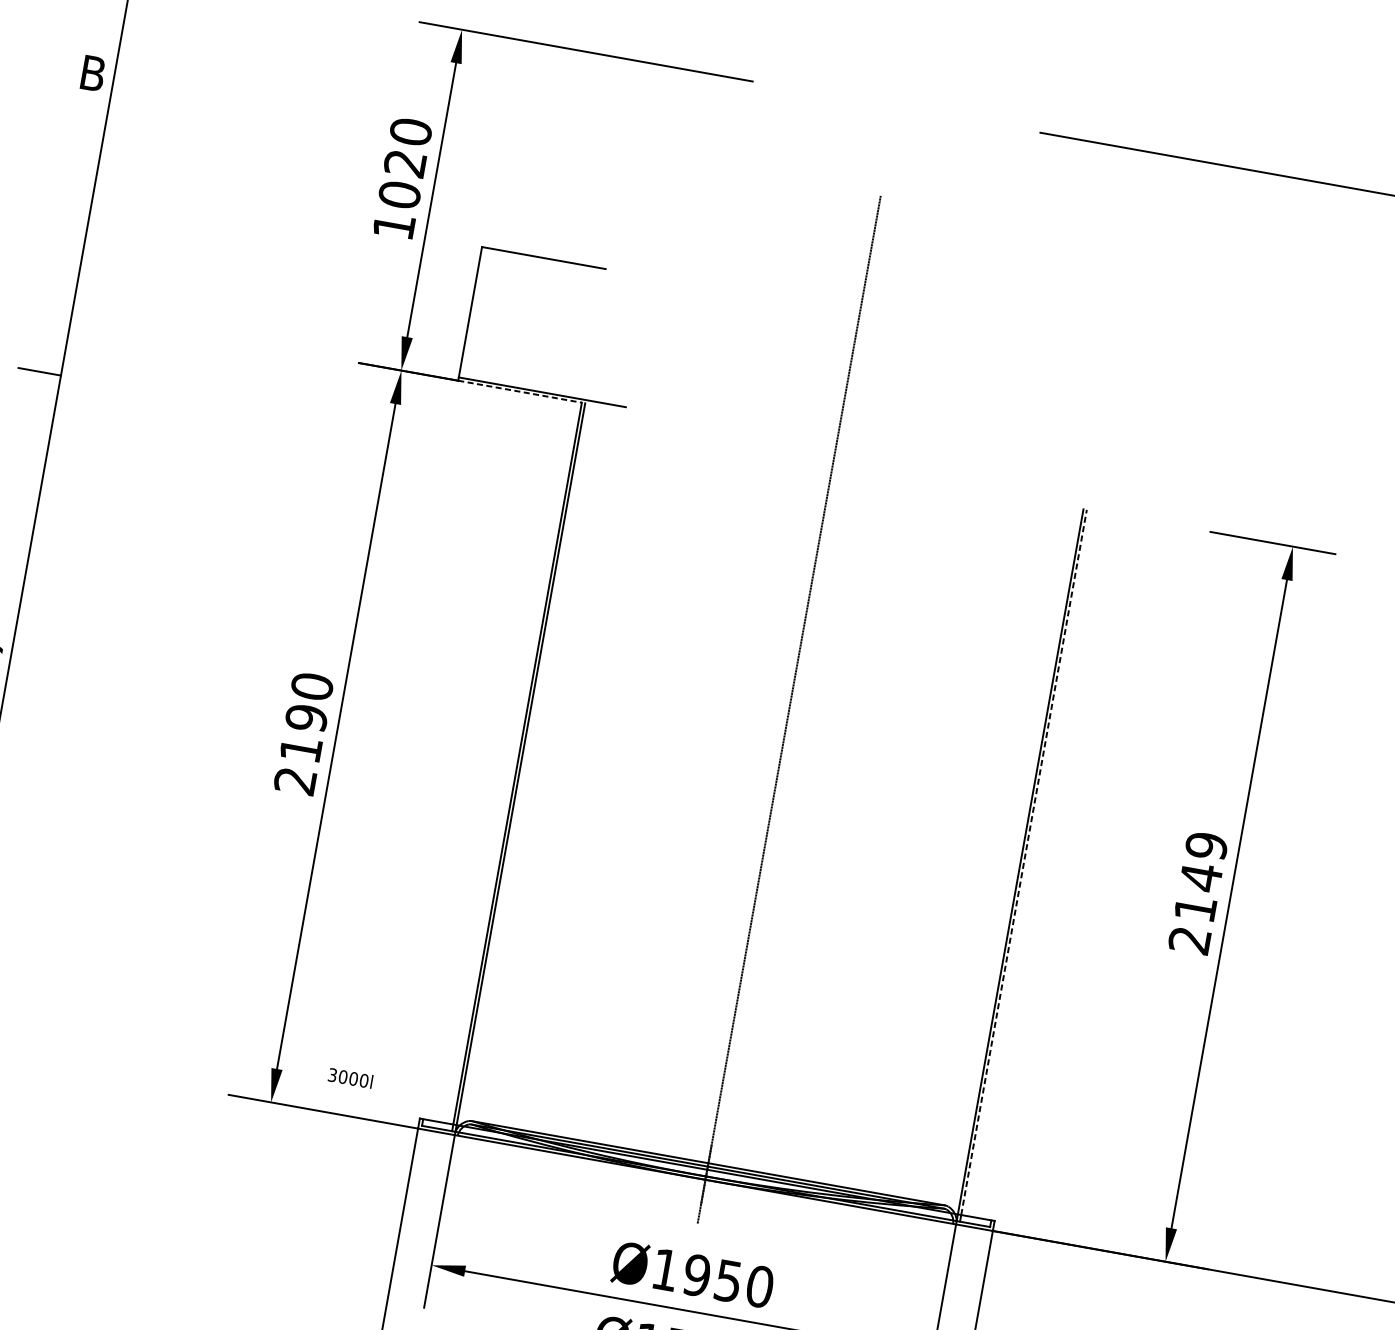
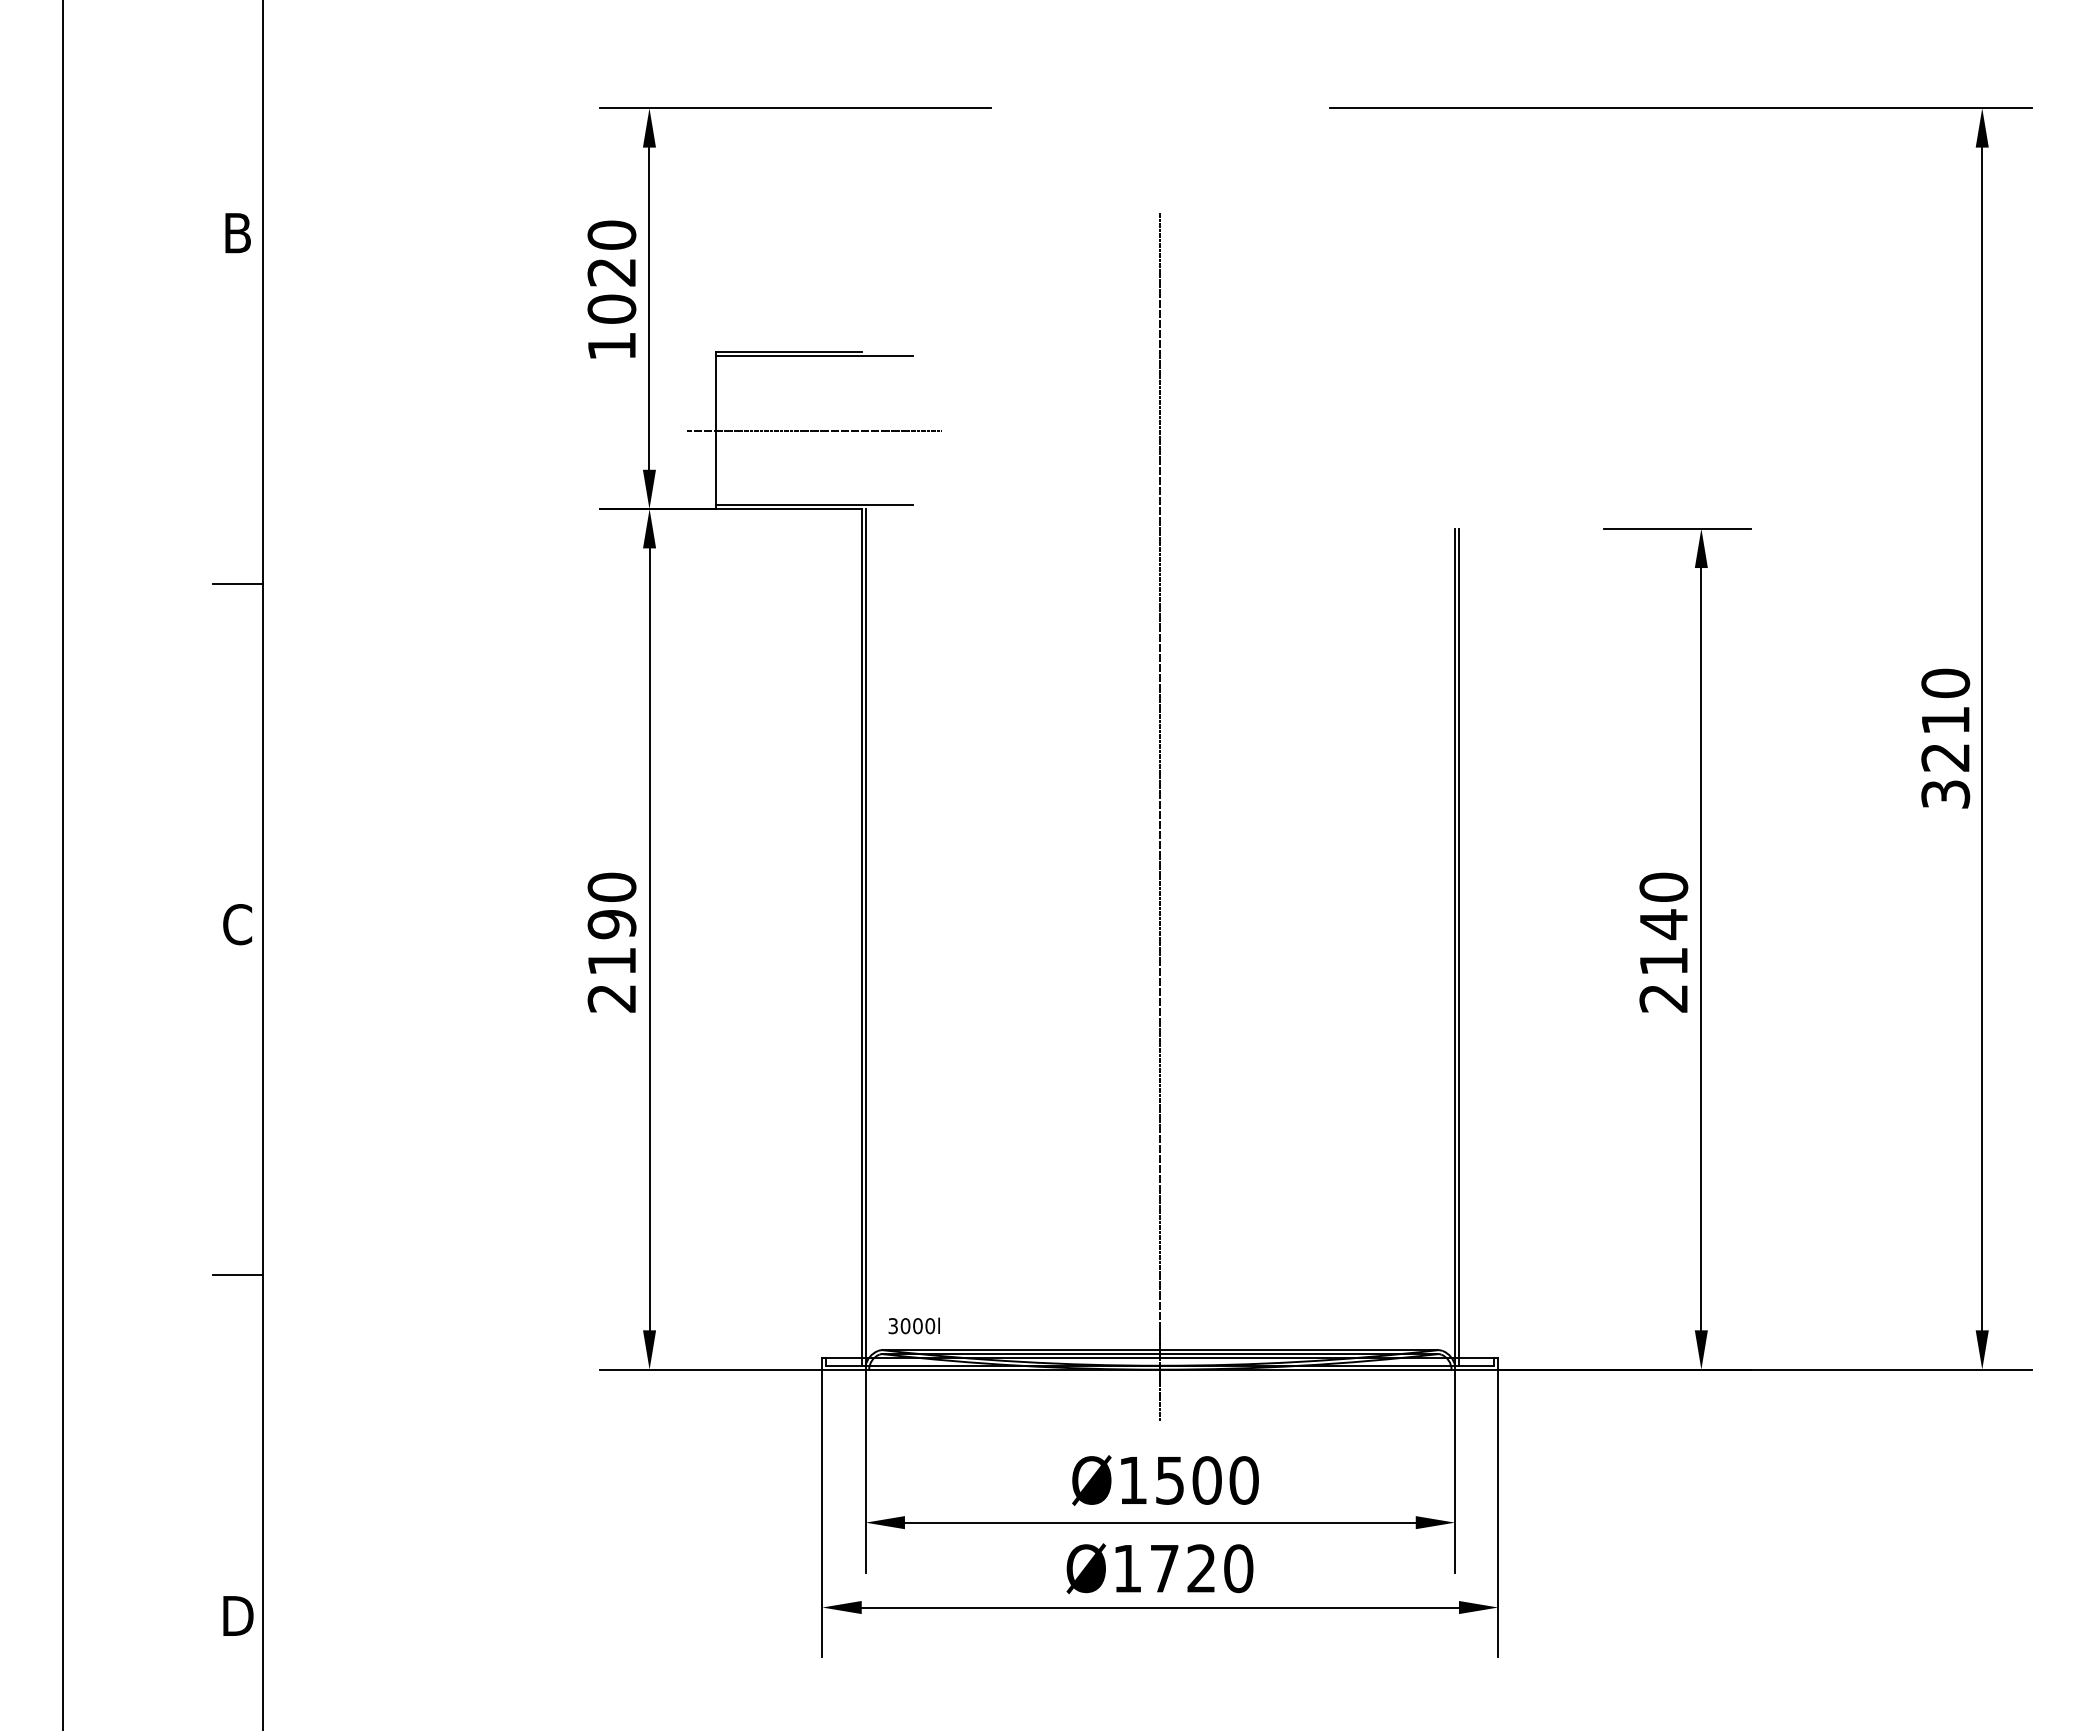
line: (564, 264) -> (814, 355), added
line: (553, 328) -> (814, 430), added
line: (520, 392) -> (789, 509), dashed -> solid
text: (1206, 845) -> (1663, 887), 2149 -> 2140
line: (1024, 862) -> (1459, 943), dashed -> solid
text: (350, 1077) -> (913, 1325), moved
text: (712, 1278) -> (1188, 1480), Ø1950 -> Ø1500

